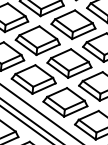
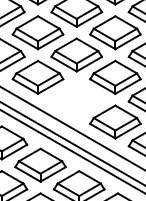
part: (65, 102) -> (76, 99), removed

